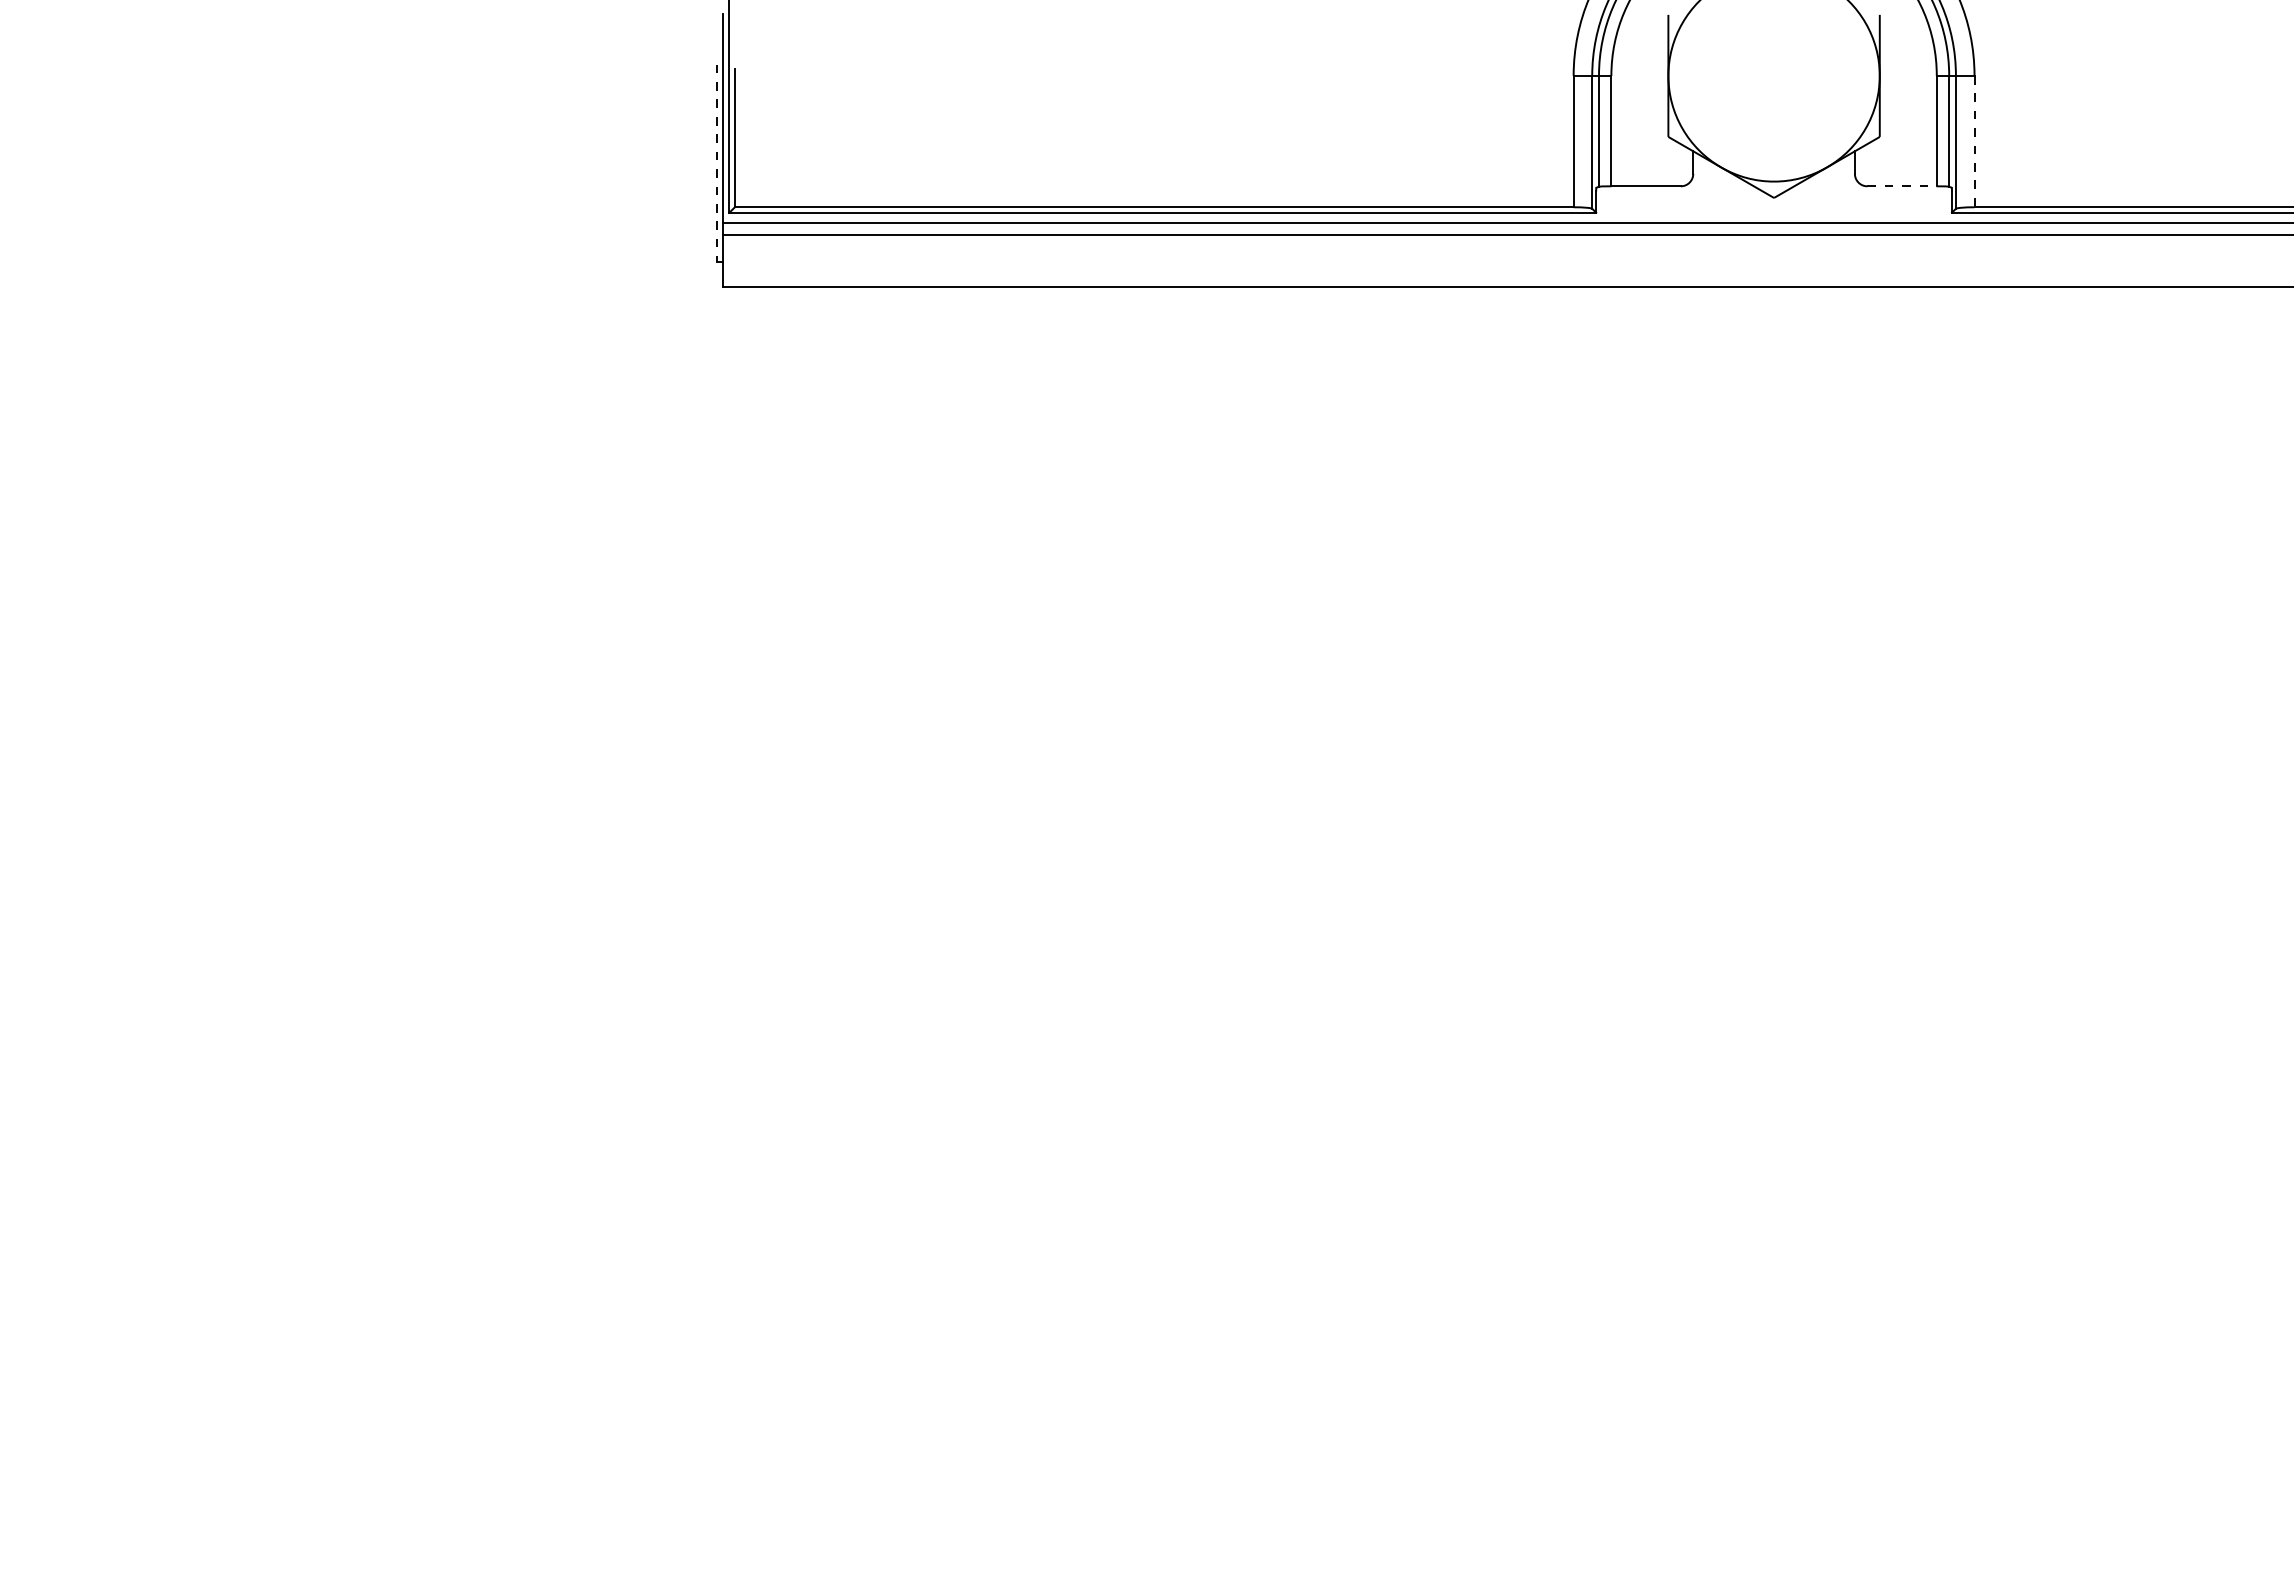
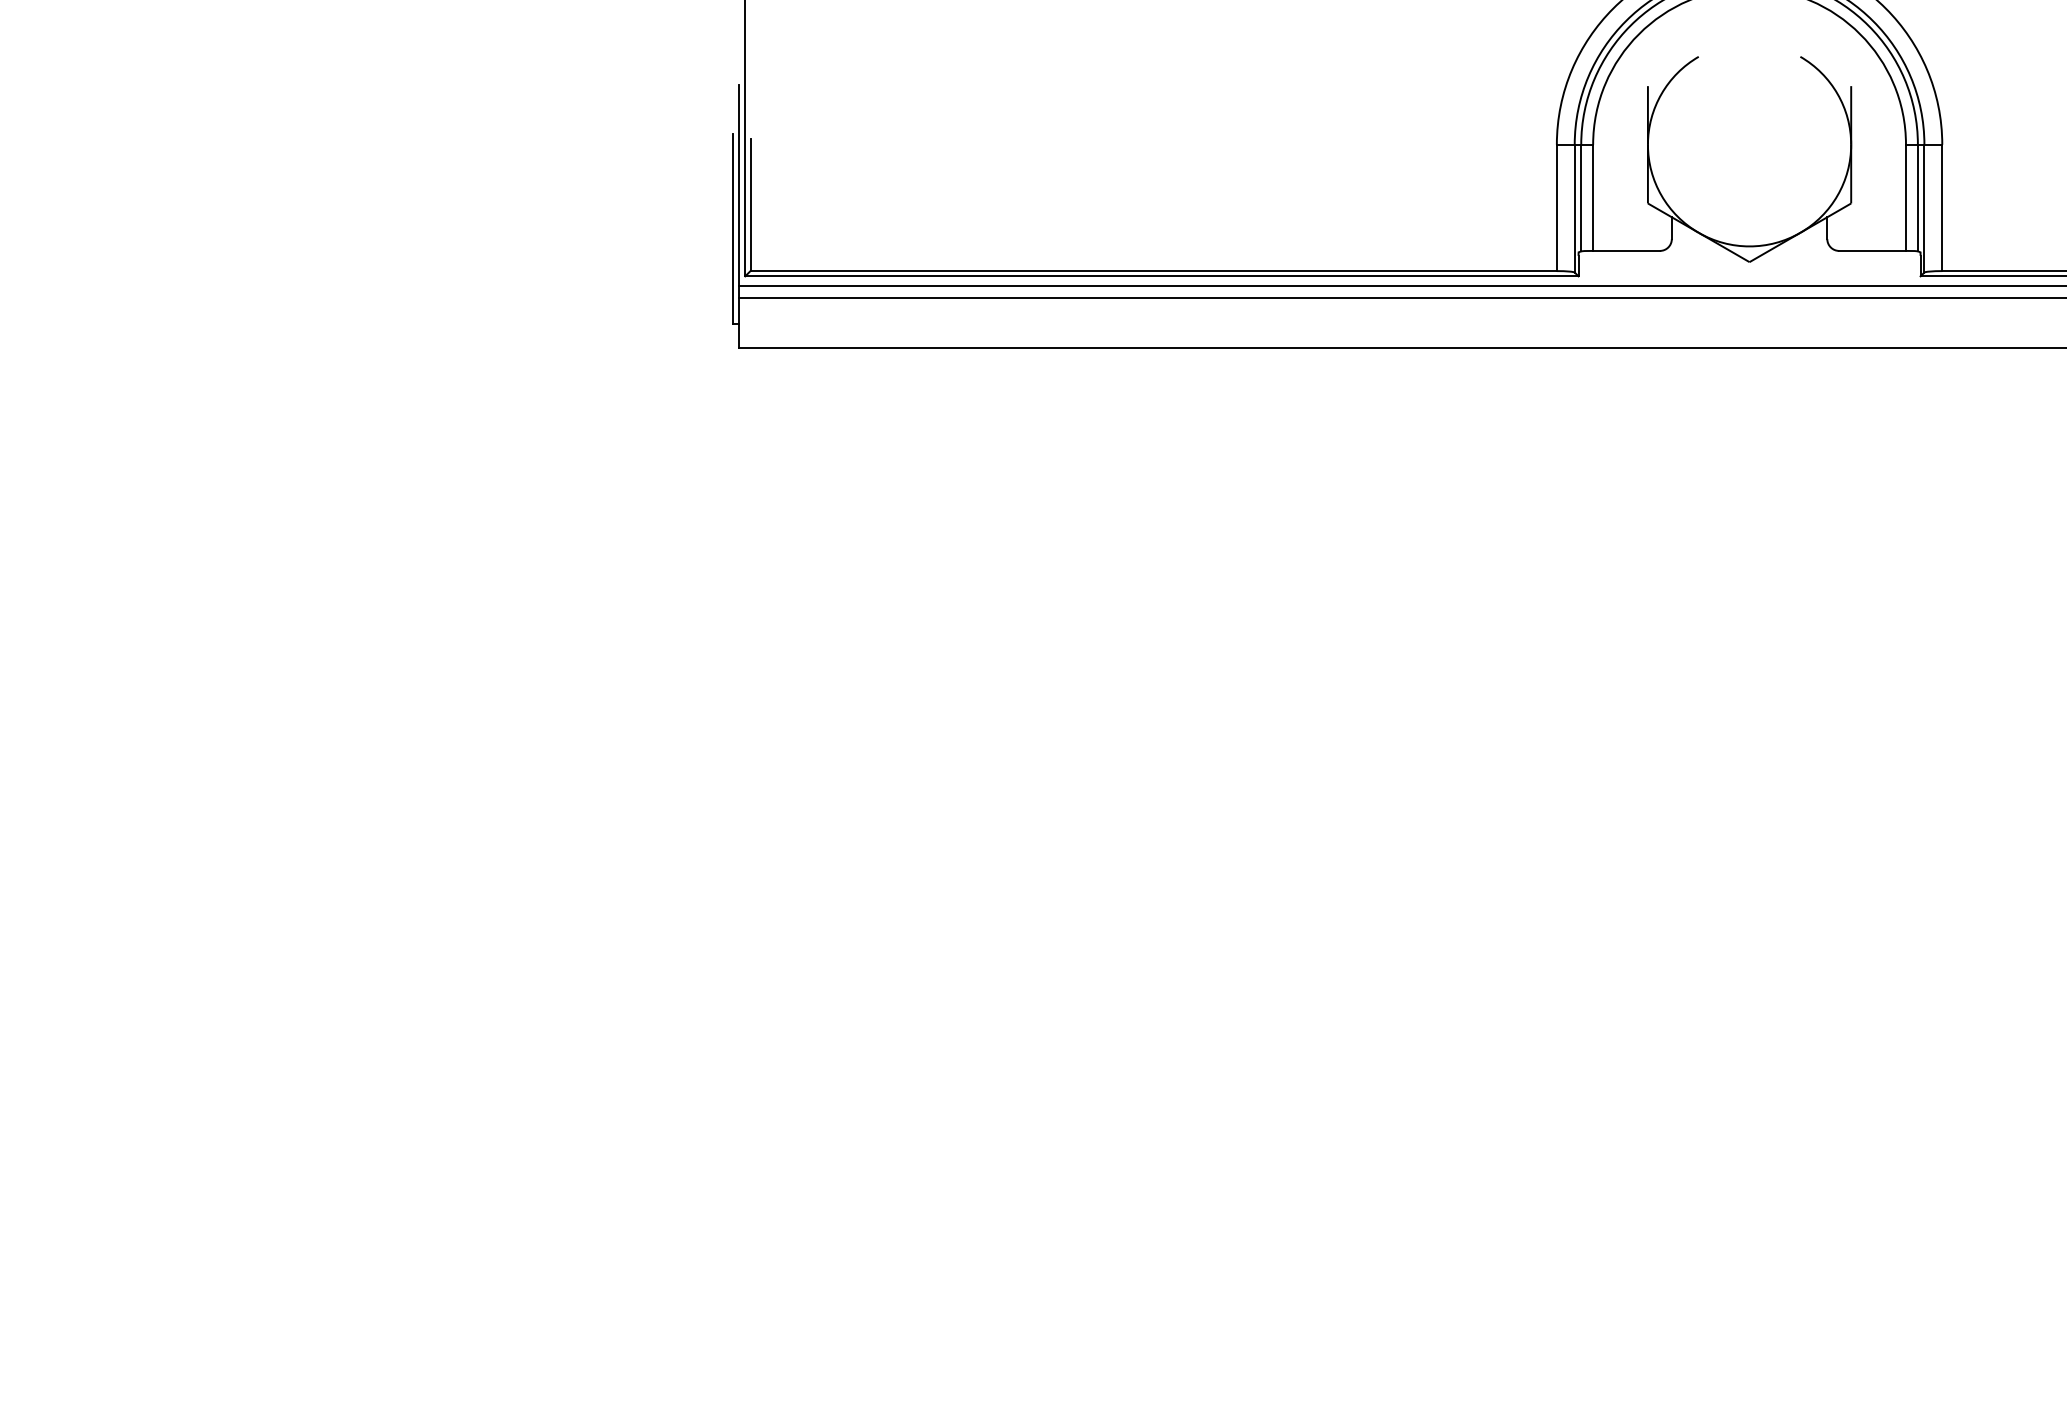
line: (1974, 141) -> (1942, 207), dashed -> solid
line: (717, 163) -> (733, 229), dashed -> solid
line: (1902, 186) -> (1873, 251), dashed -> solid

